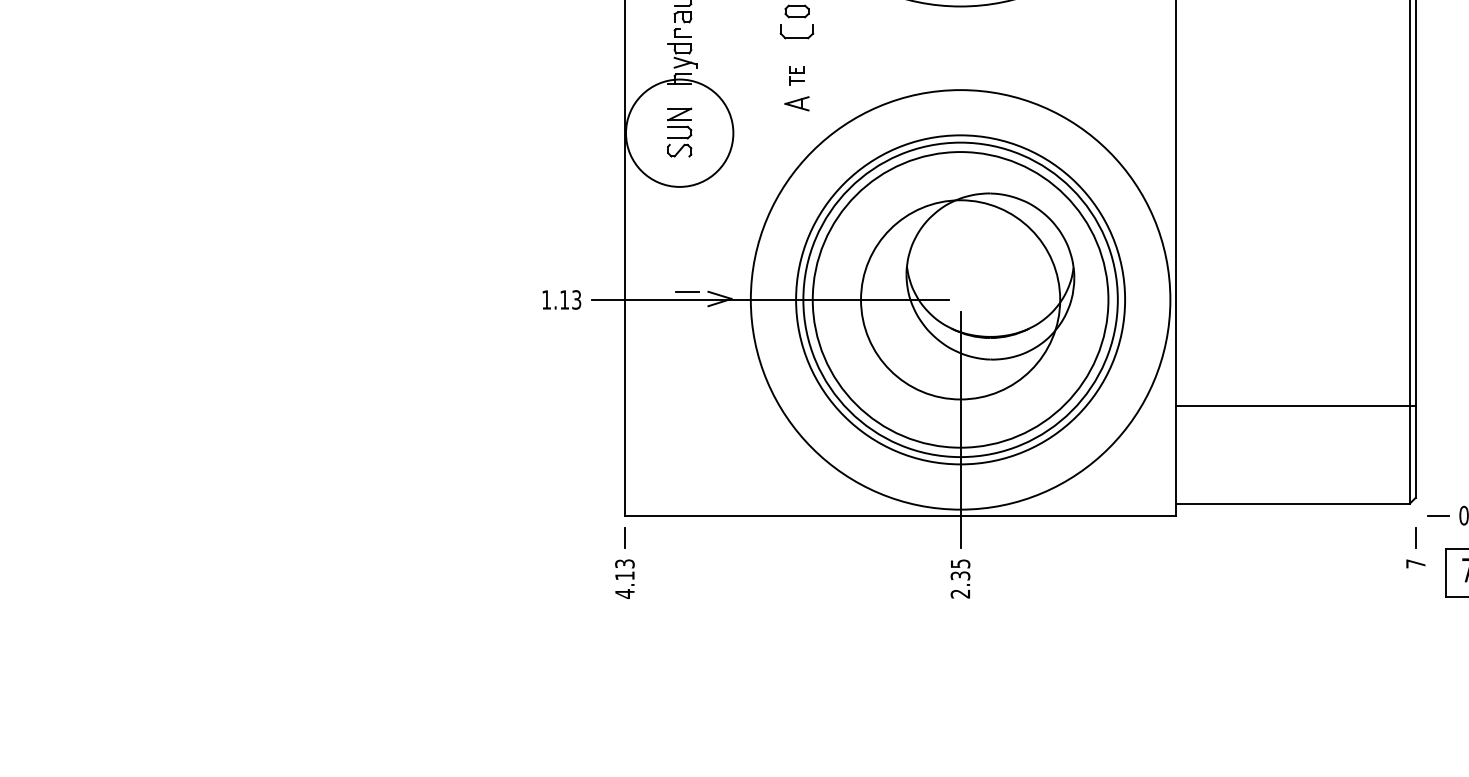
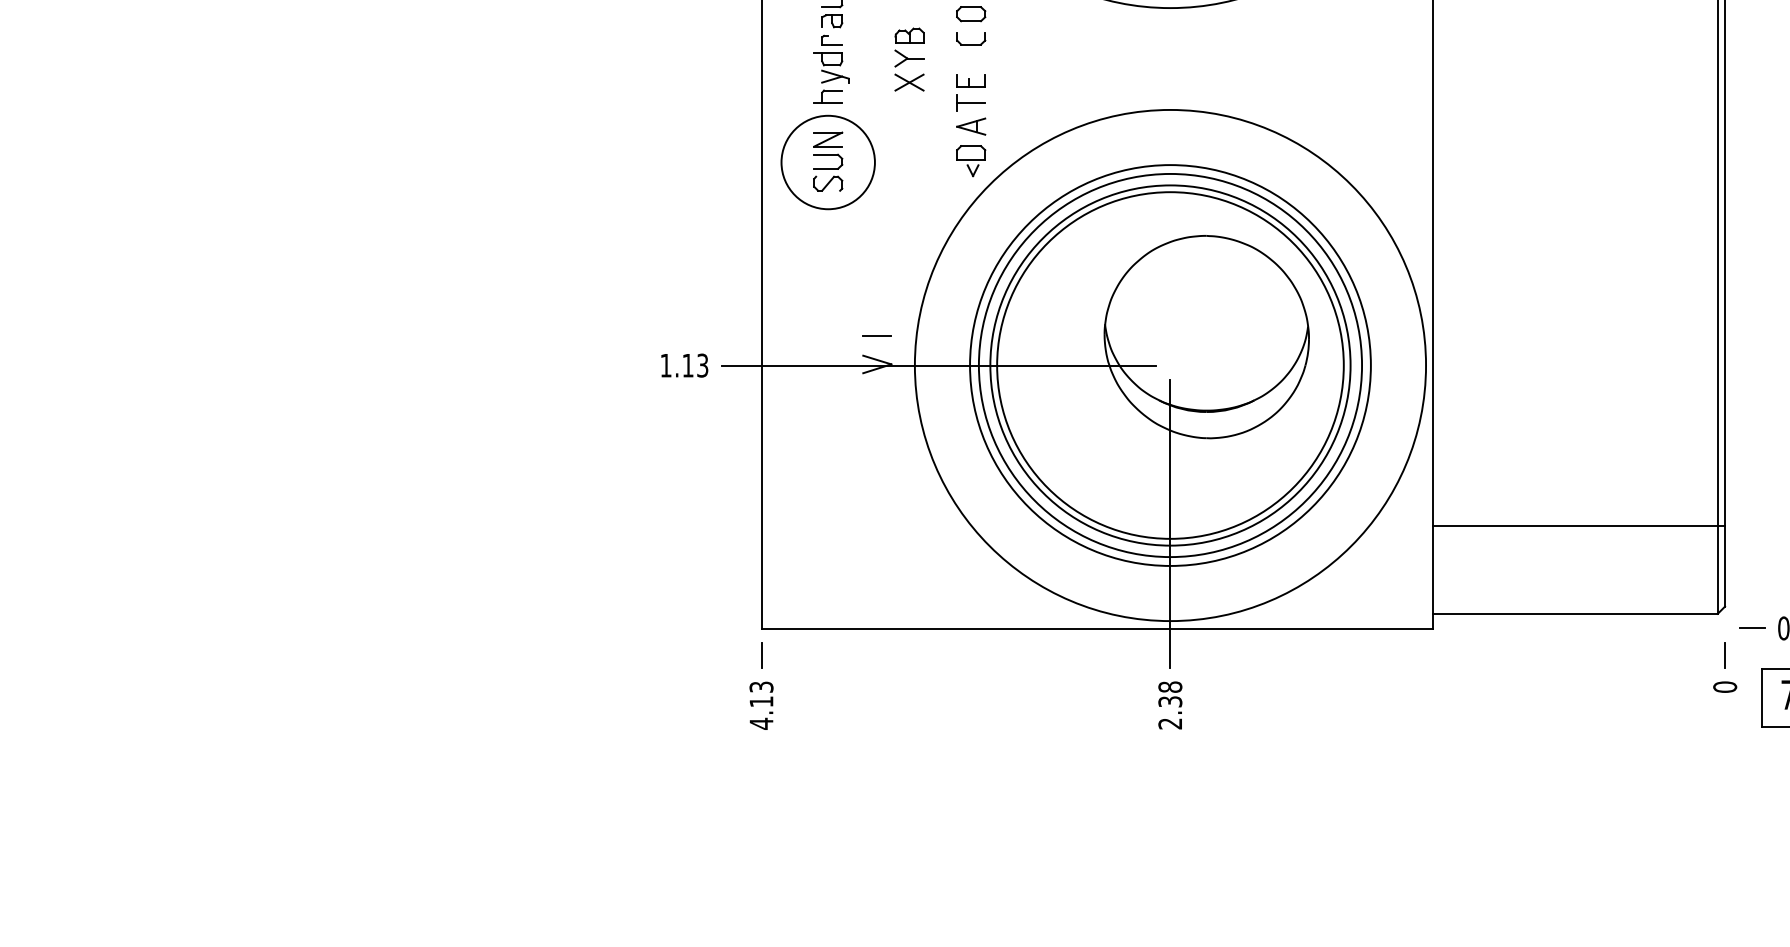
part: (797, 31) -> (971, 38), size x0.71
part: (746, 48) -> (909, 59), added
part: (796, 75) -> (970, 92), size x1.67
part: (797, 132) -> (971, 161), added
circle: (679, 133) -> (827, 162), size x0.71
line: (686, 291) -> (876, 335), moved
circle: (960, 299) -> (1170, 365), size x1.43
line: (1296, 405) -> (1579, 526), moved
text: (960, 563) -> (1170, 686), 2.35 -> 2.38
text: (1416, 563) -> (1725, 686), 7 -> 0

